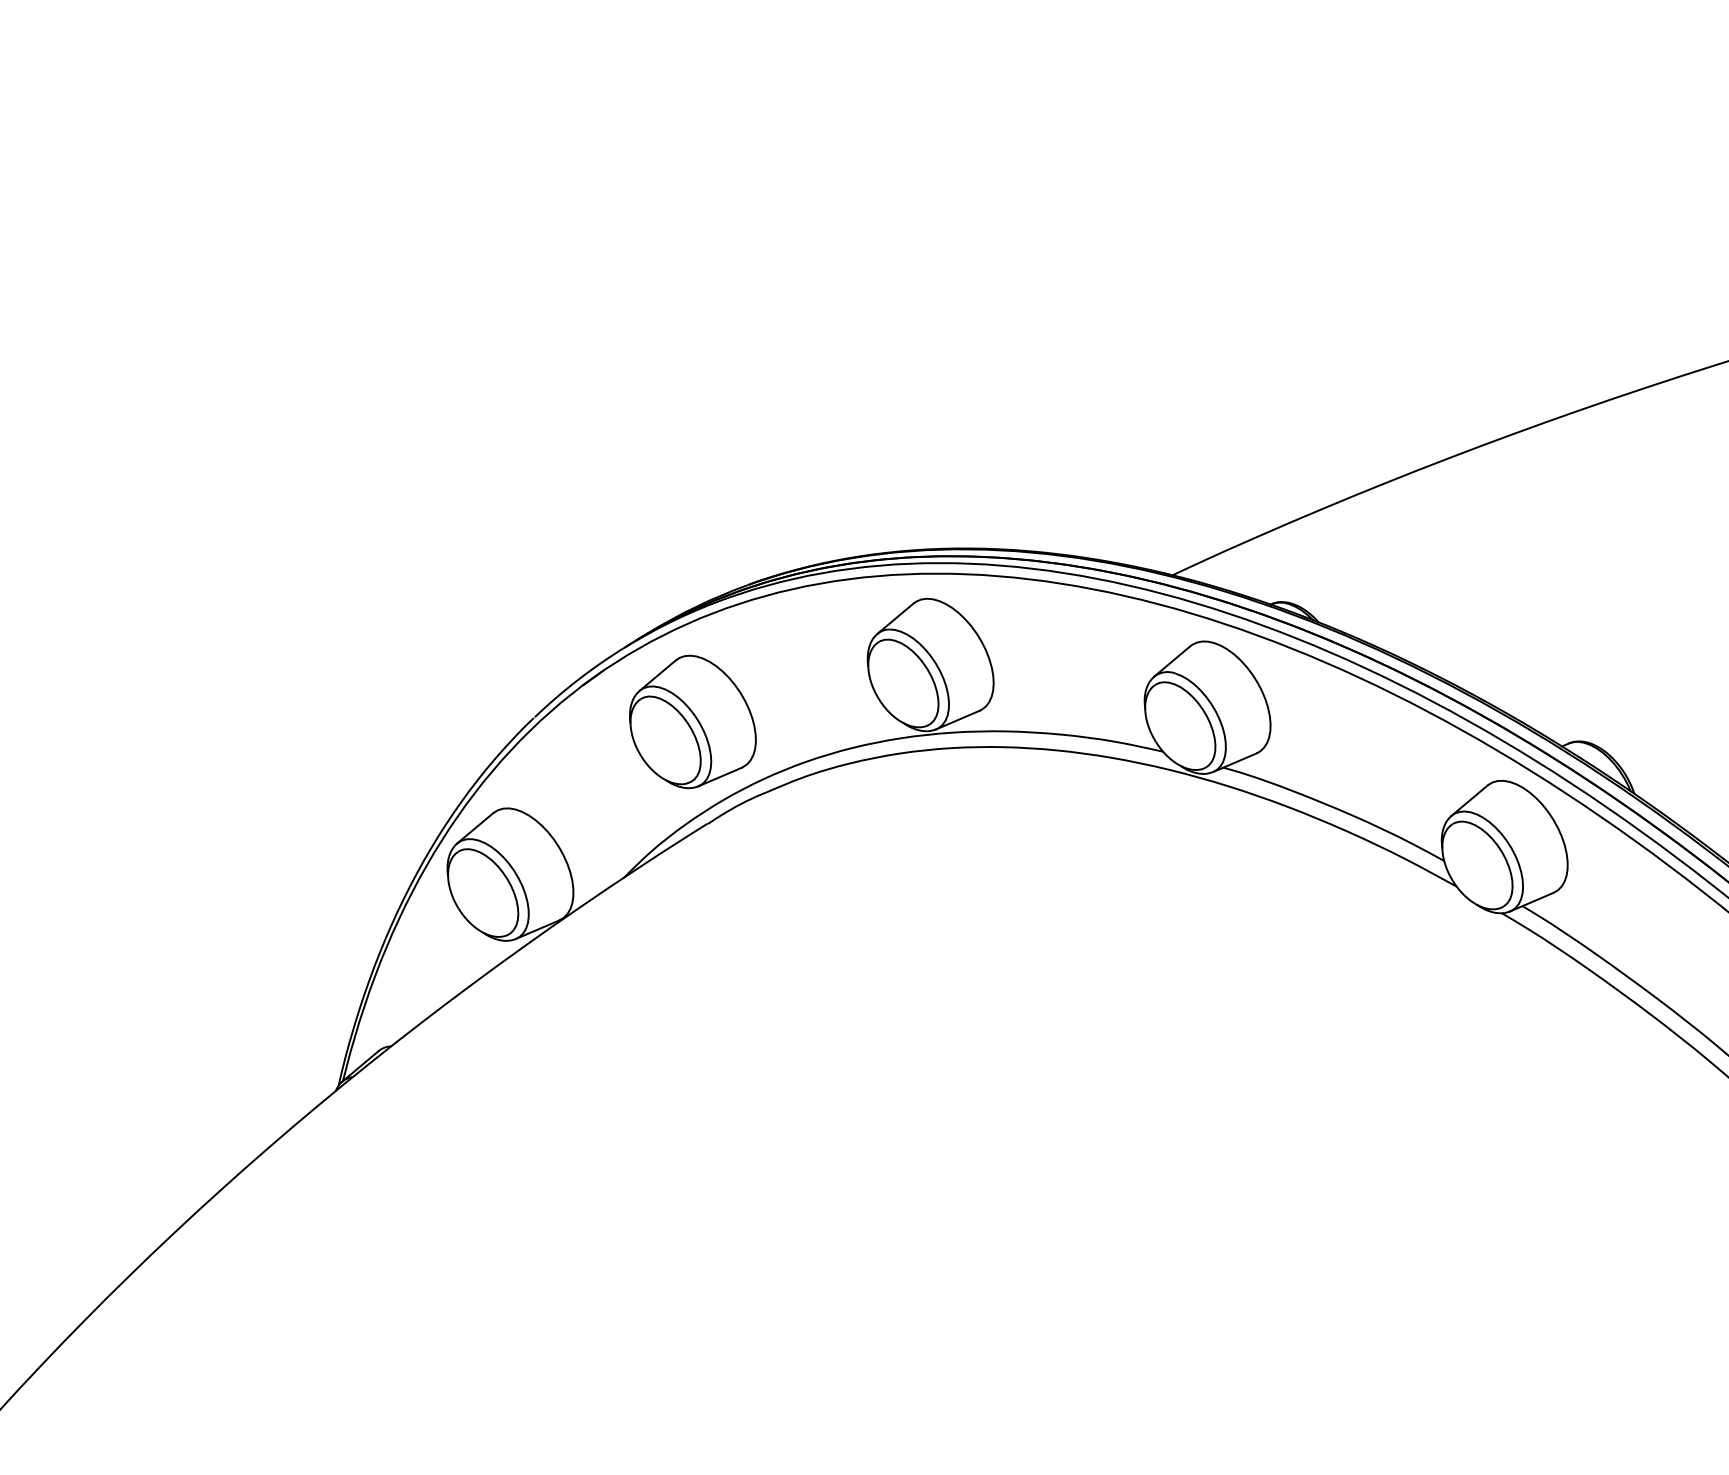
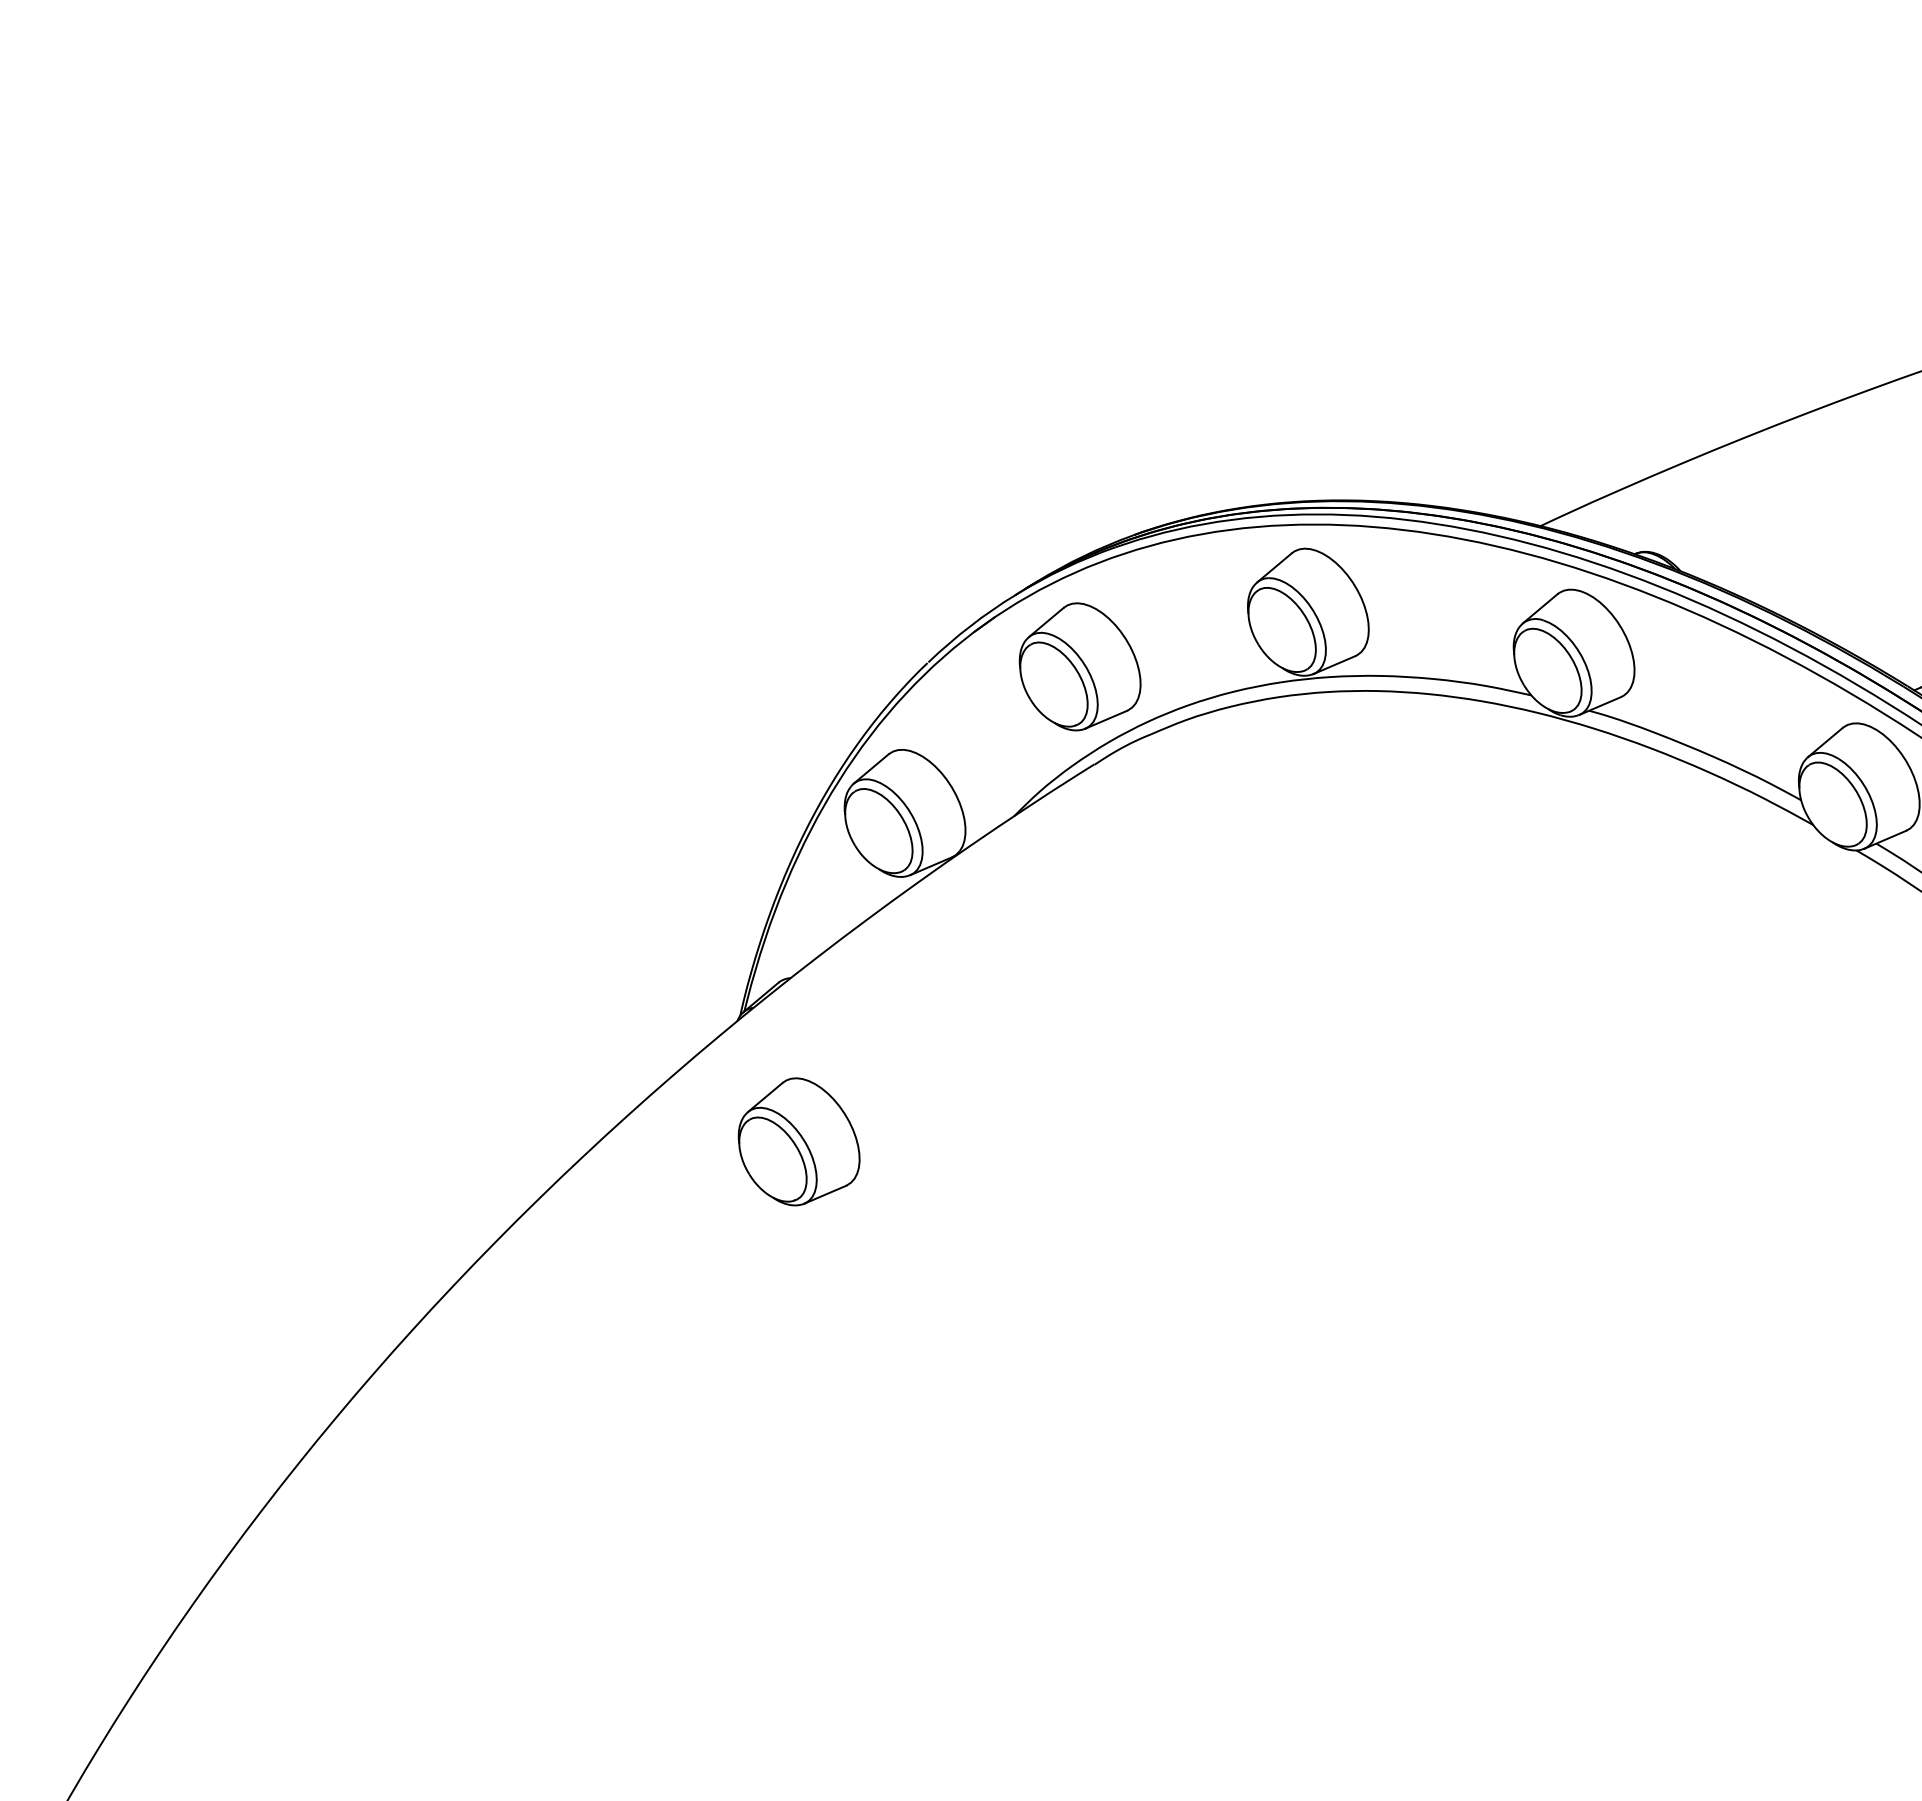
part: (399, 1216) -> (798, 1141), added

